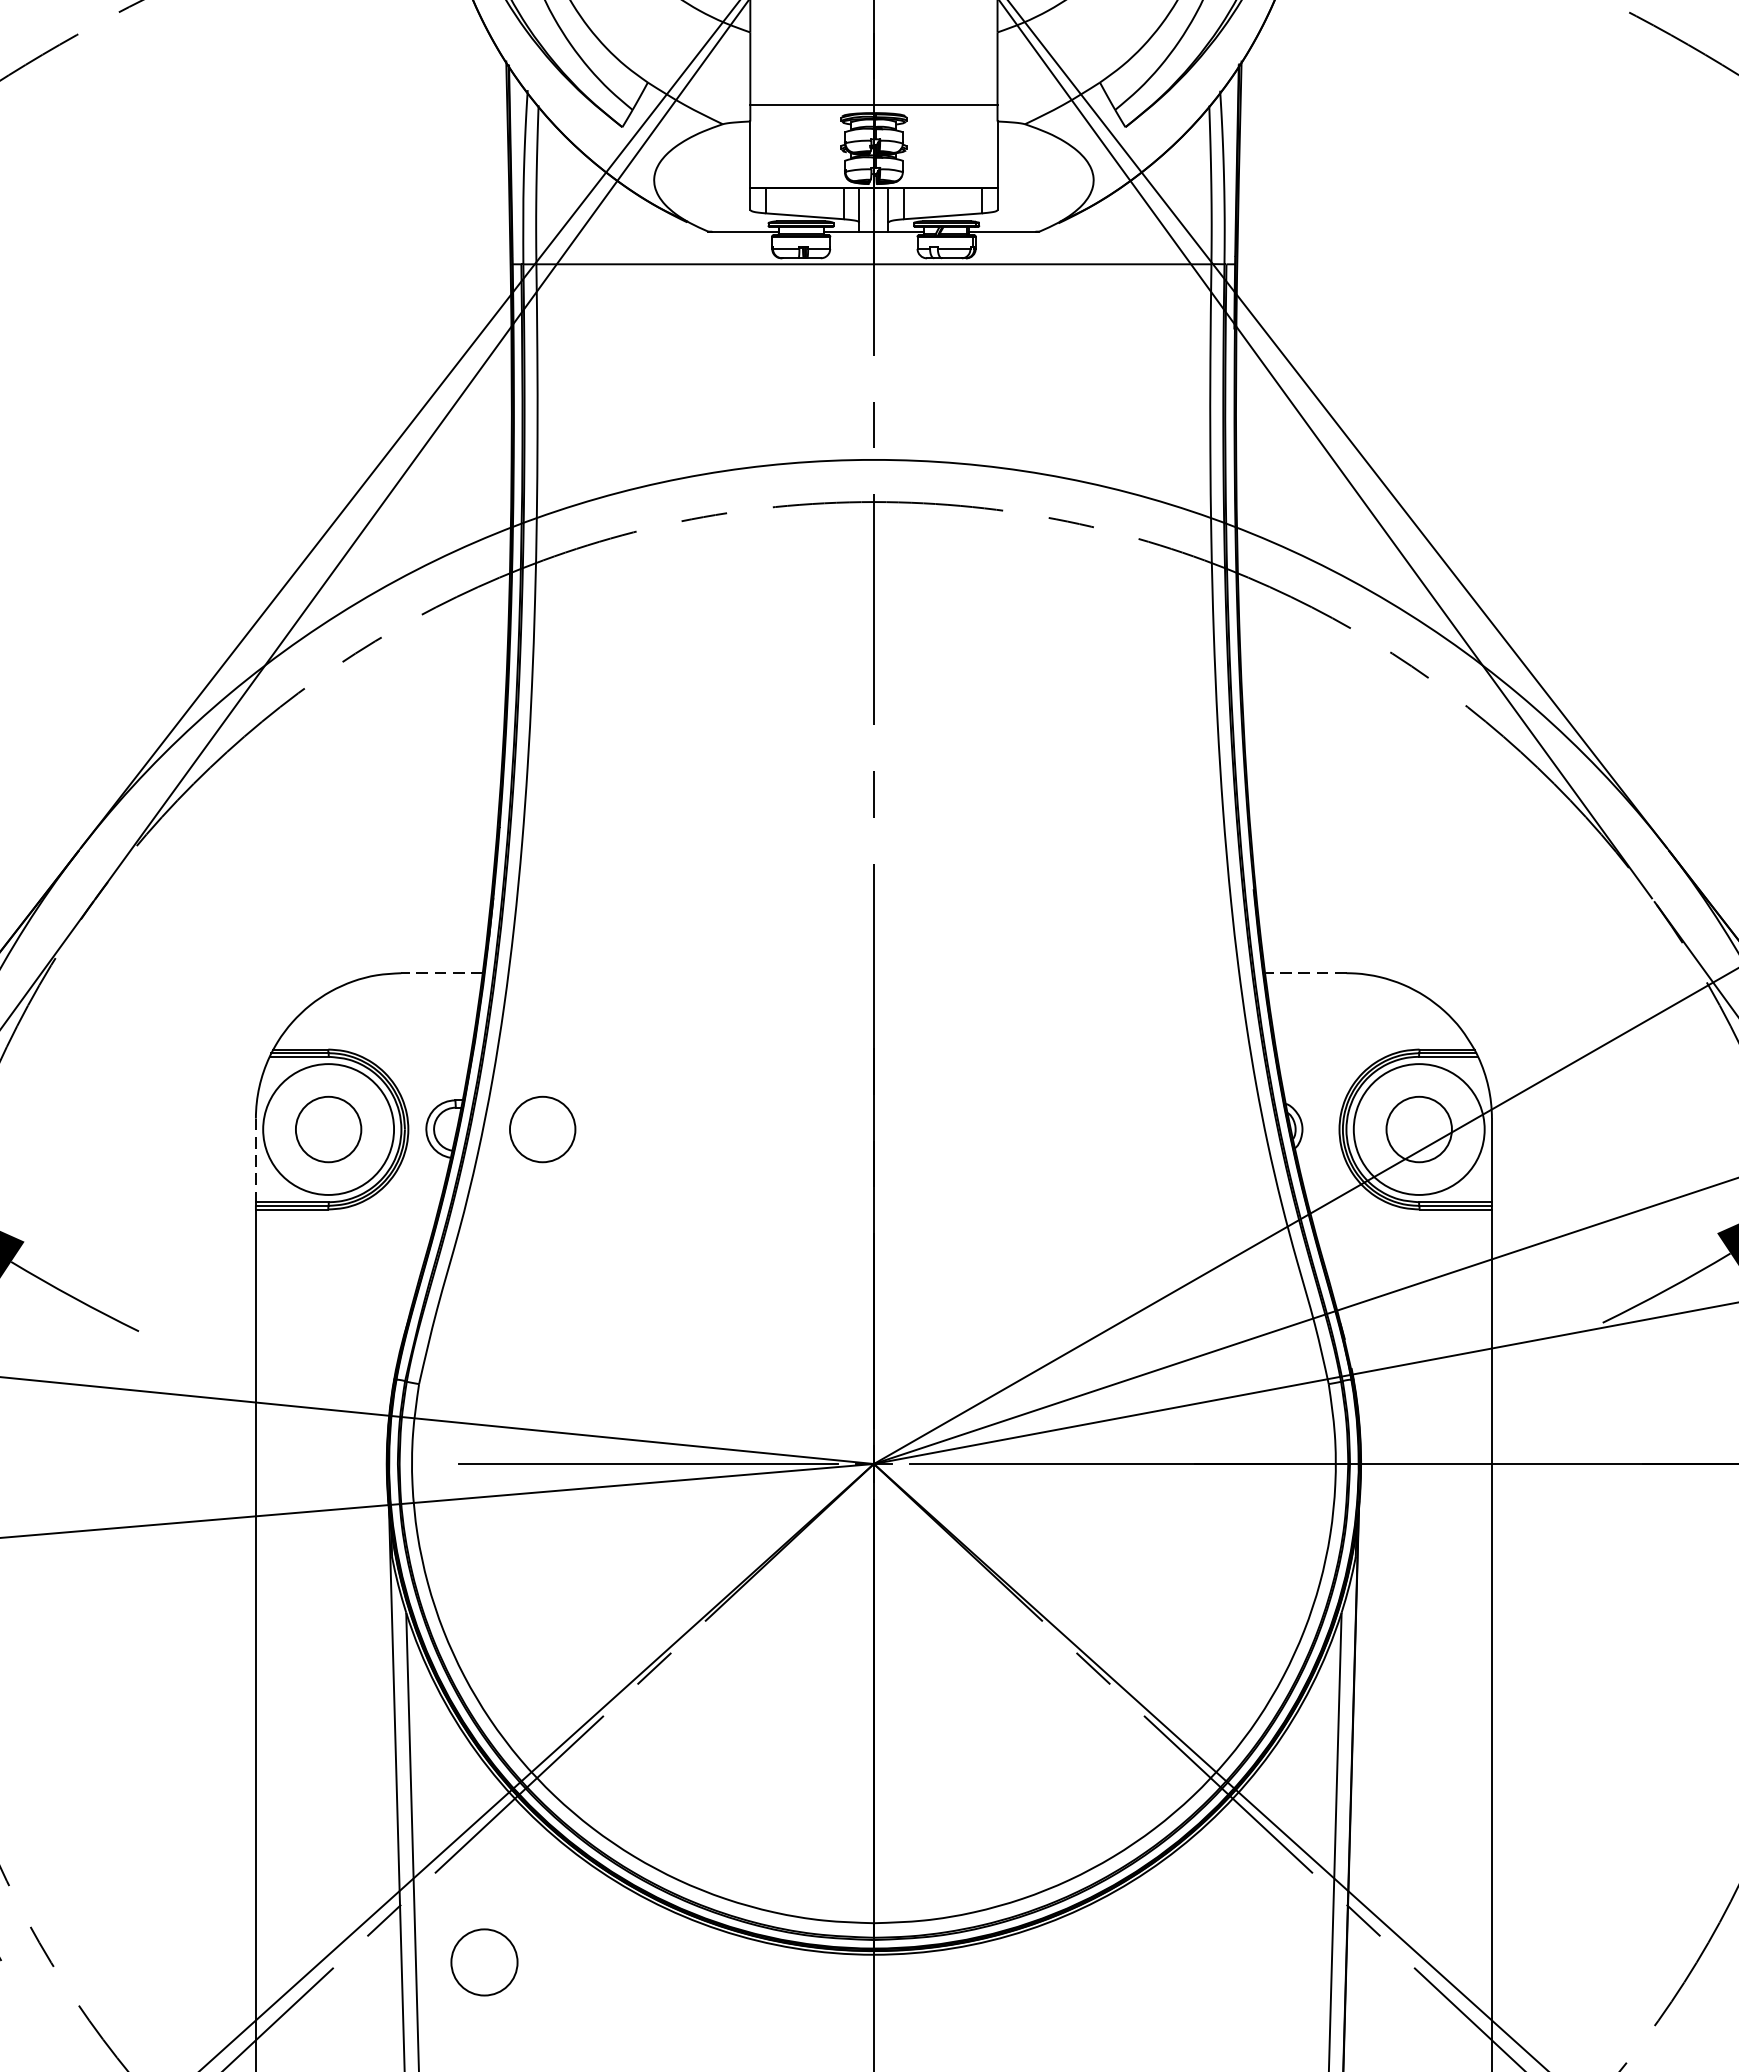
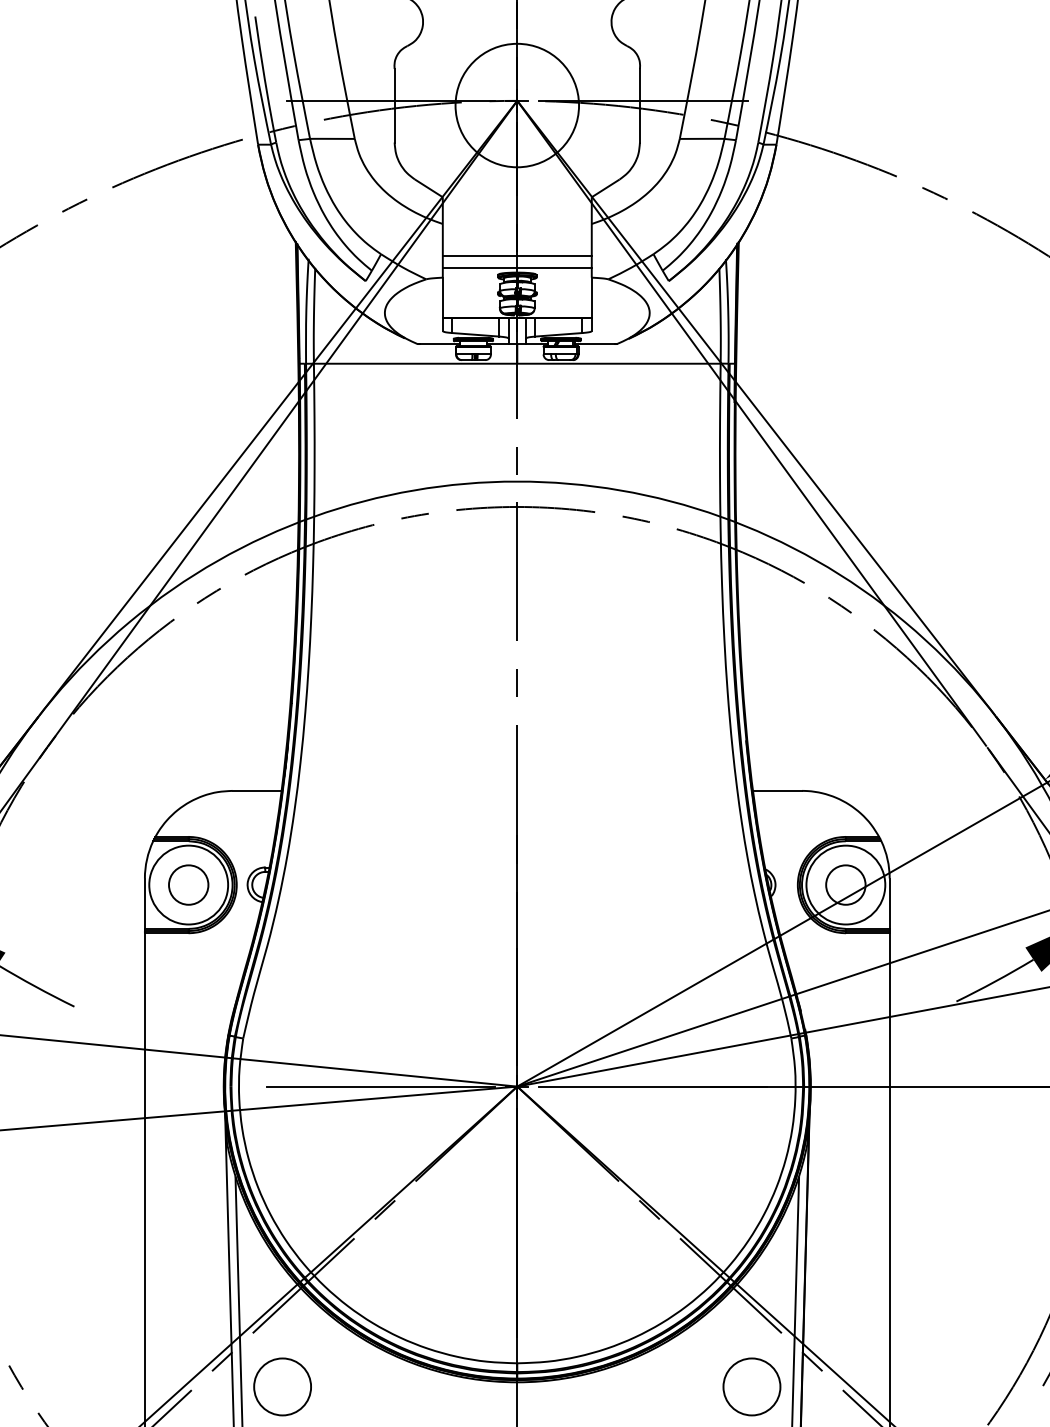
line: (872, 84) -> (516, 255), added
line: (442, 972) -> (257, 790), dashed -> solid
line: (1305, 972) -> (777, 790), dashed -> solid
circle: (542, 1128) -> (317, 884), removed
line: (255, 1161) -> (144, 904), dashed -> solid
circle: (484, 1961) -> (282, 1386), size x1.43
circle: (1262, 1961) -> (751, 1386), added

